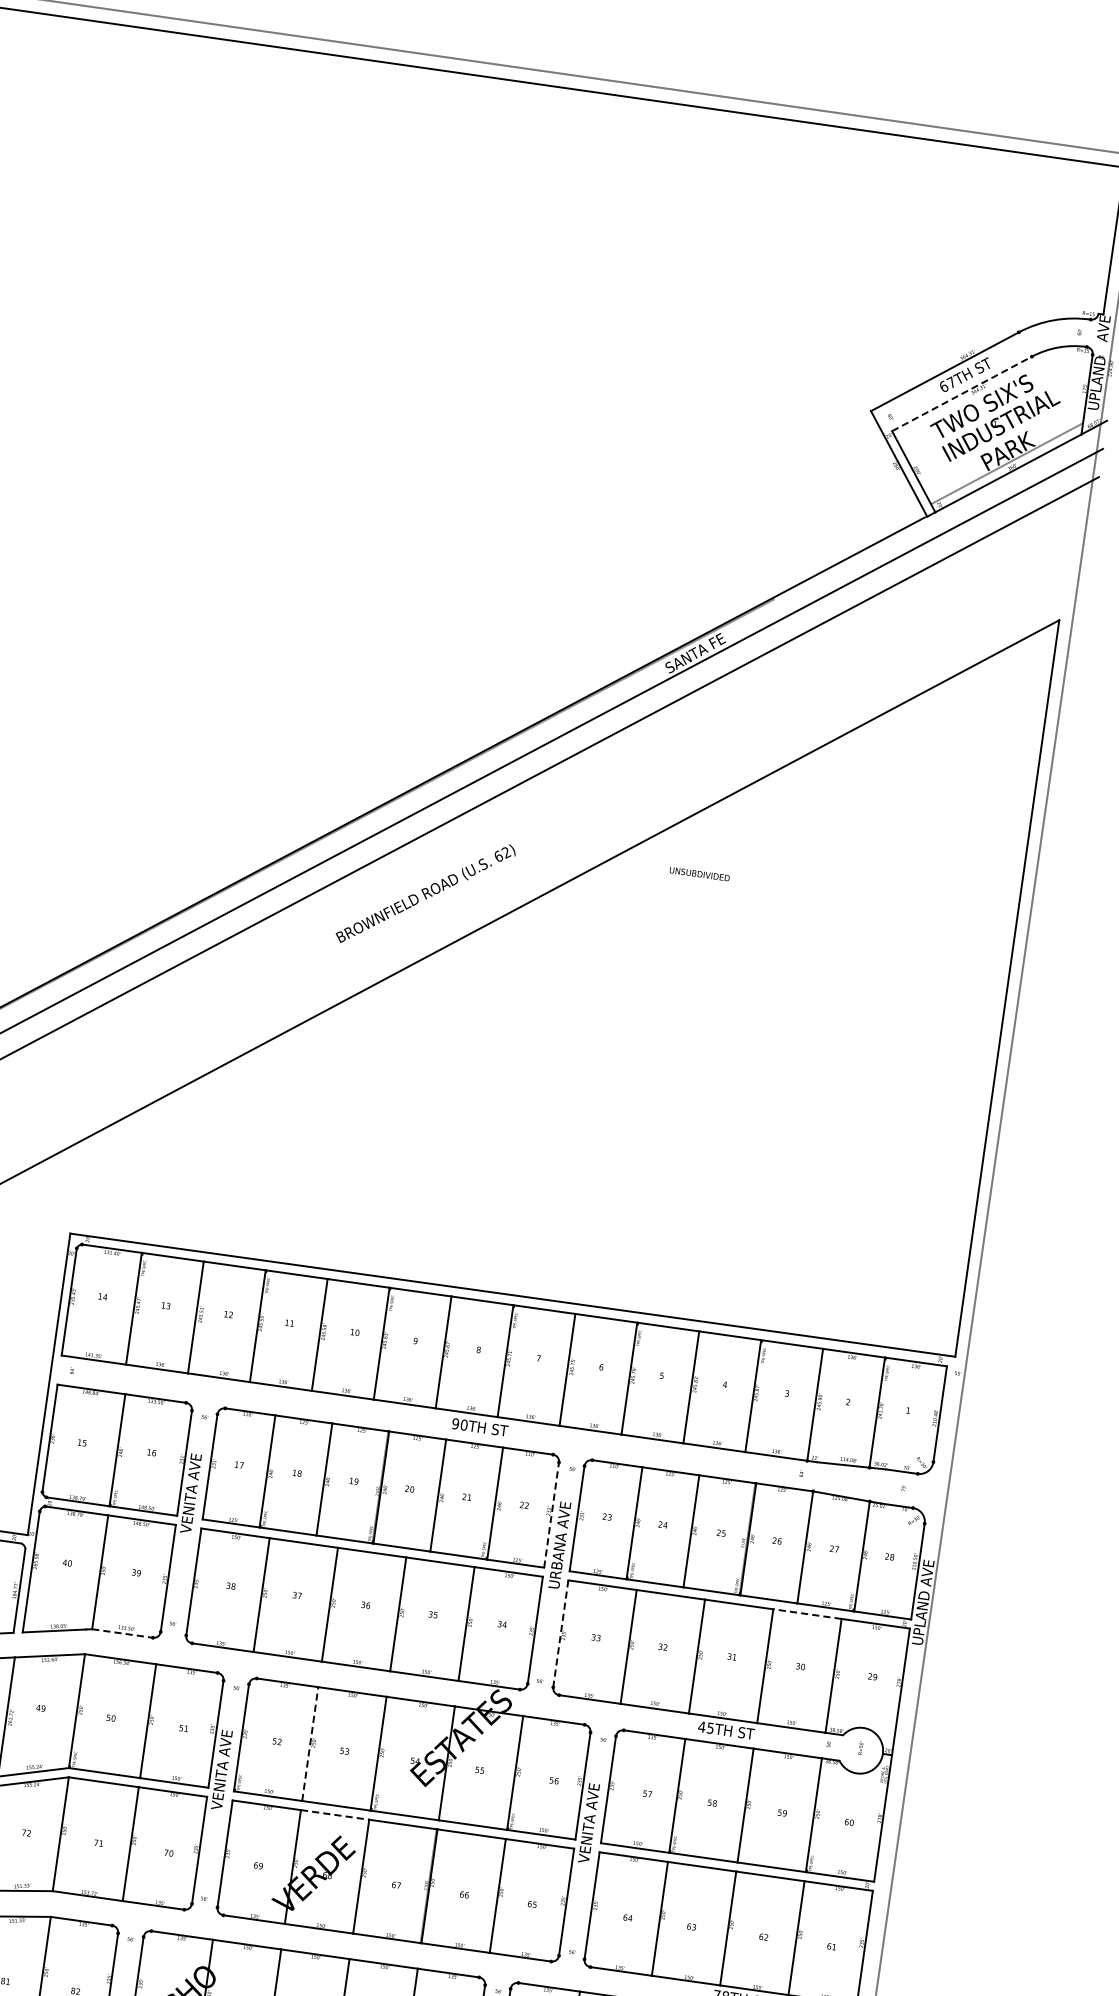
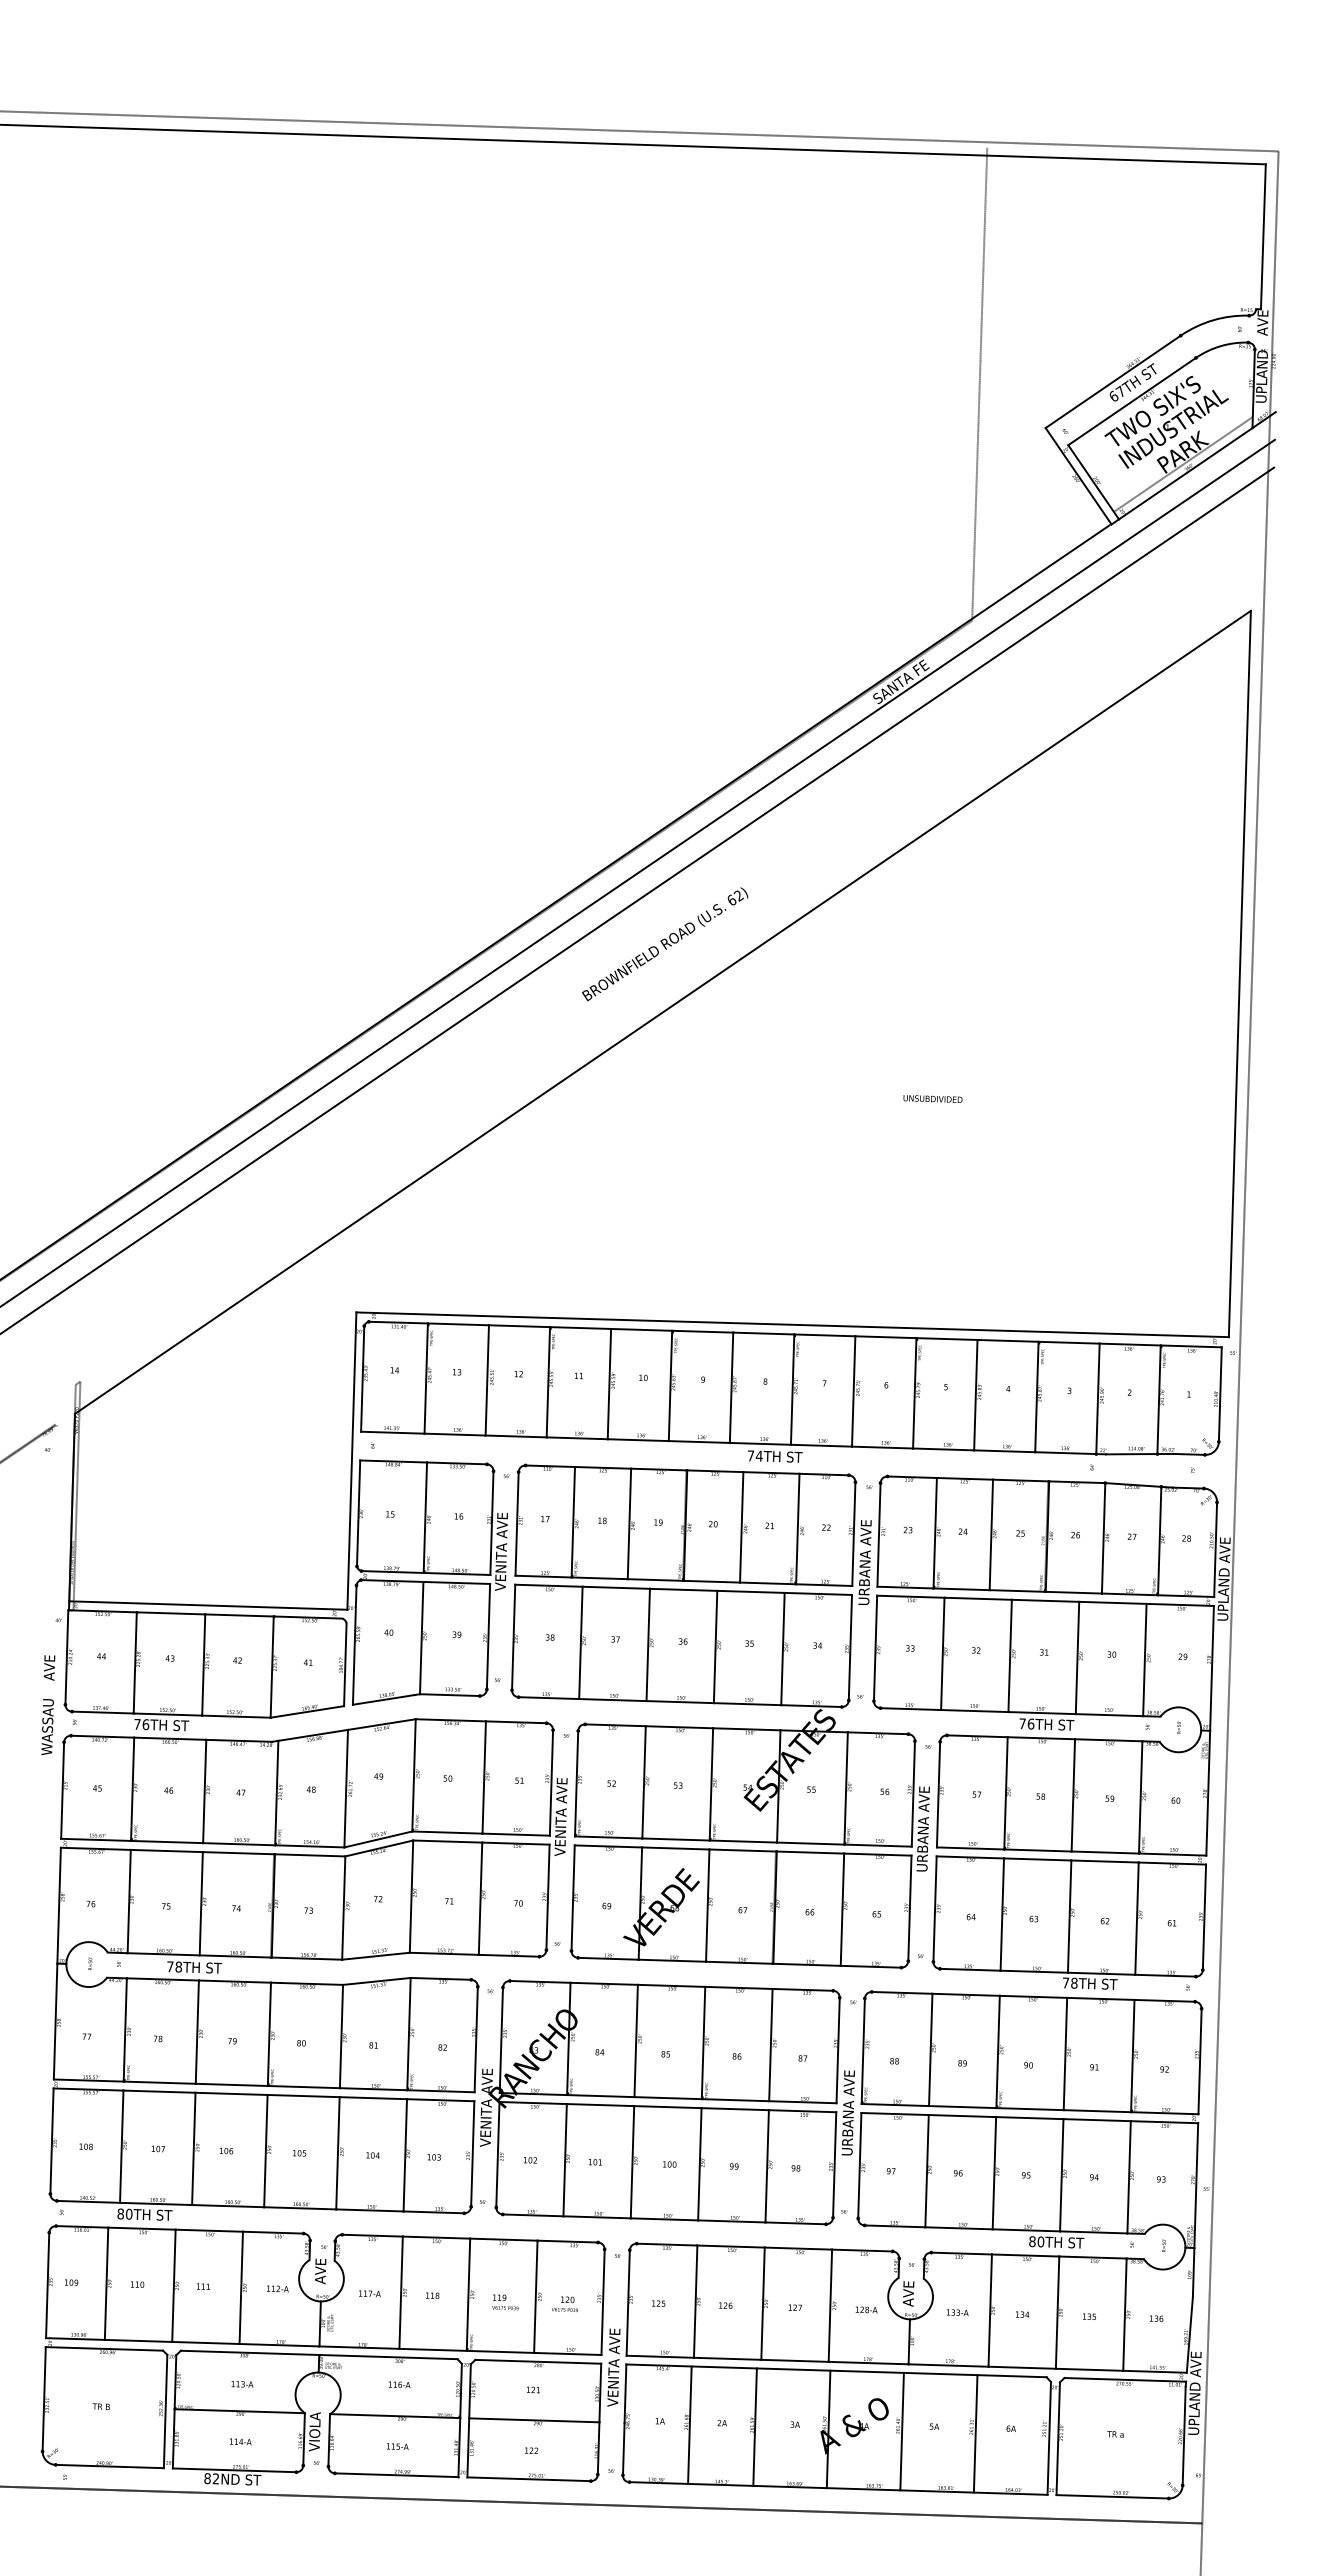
line: (808, 358) -> (979, 383), added
line: (962, 393) -> (1132, 401), dashed -> solid
text: (699, 873) -> (932, 1098), moved
text: (459, 1423) -> (754, 1455), 90TH -> 74TH
line: (551, 1515) -> (853, 1534), dashed -> solid
line: (807, 1613) -> (1112, 1602), dashed -> solid
line: (122, 1633) -> (449, 1695), dashed -> solid
line: (560, 1633) -> (875, 1648), dashed -> solid
text: (706, 1727) -> (1026, 1723), 45TH -> 76TH
line: (310, 1743) -> (644, 1781), dashed -> solid
line: (334, 1814) -> (675, 1848), dashed -> solid
text: (588, 1822) -> (922, 1828), VENITA AVE -> URBANA AVE

